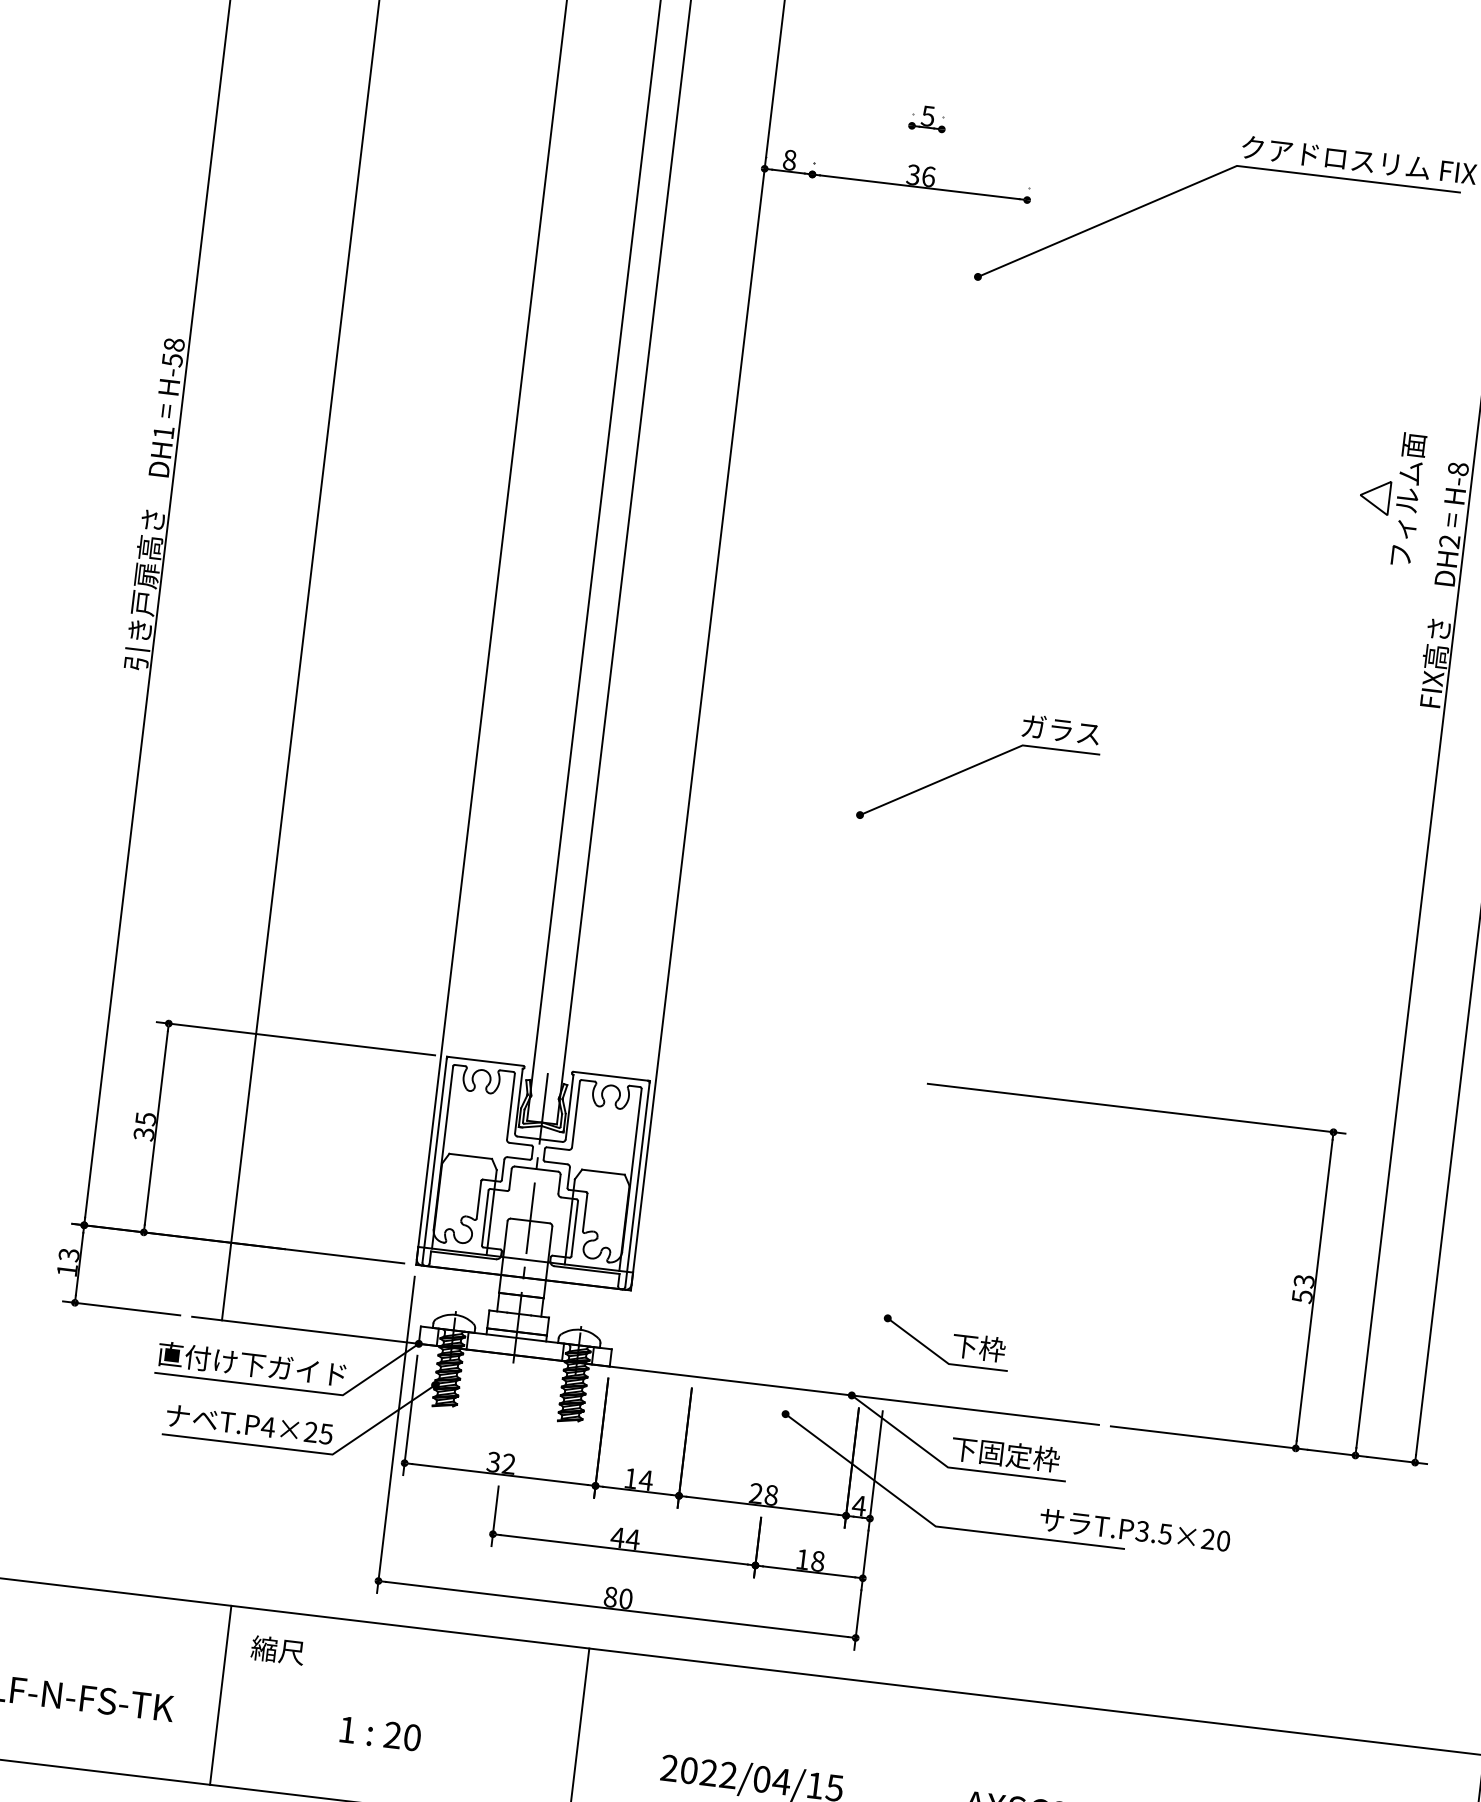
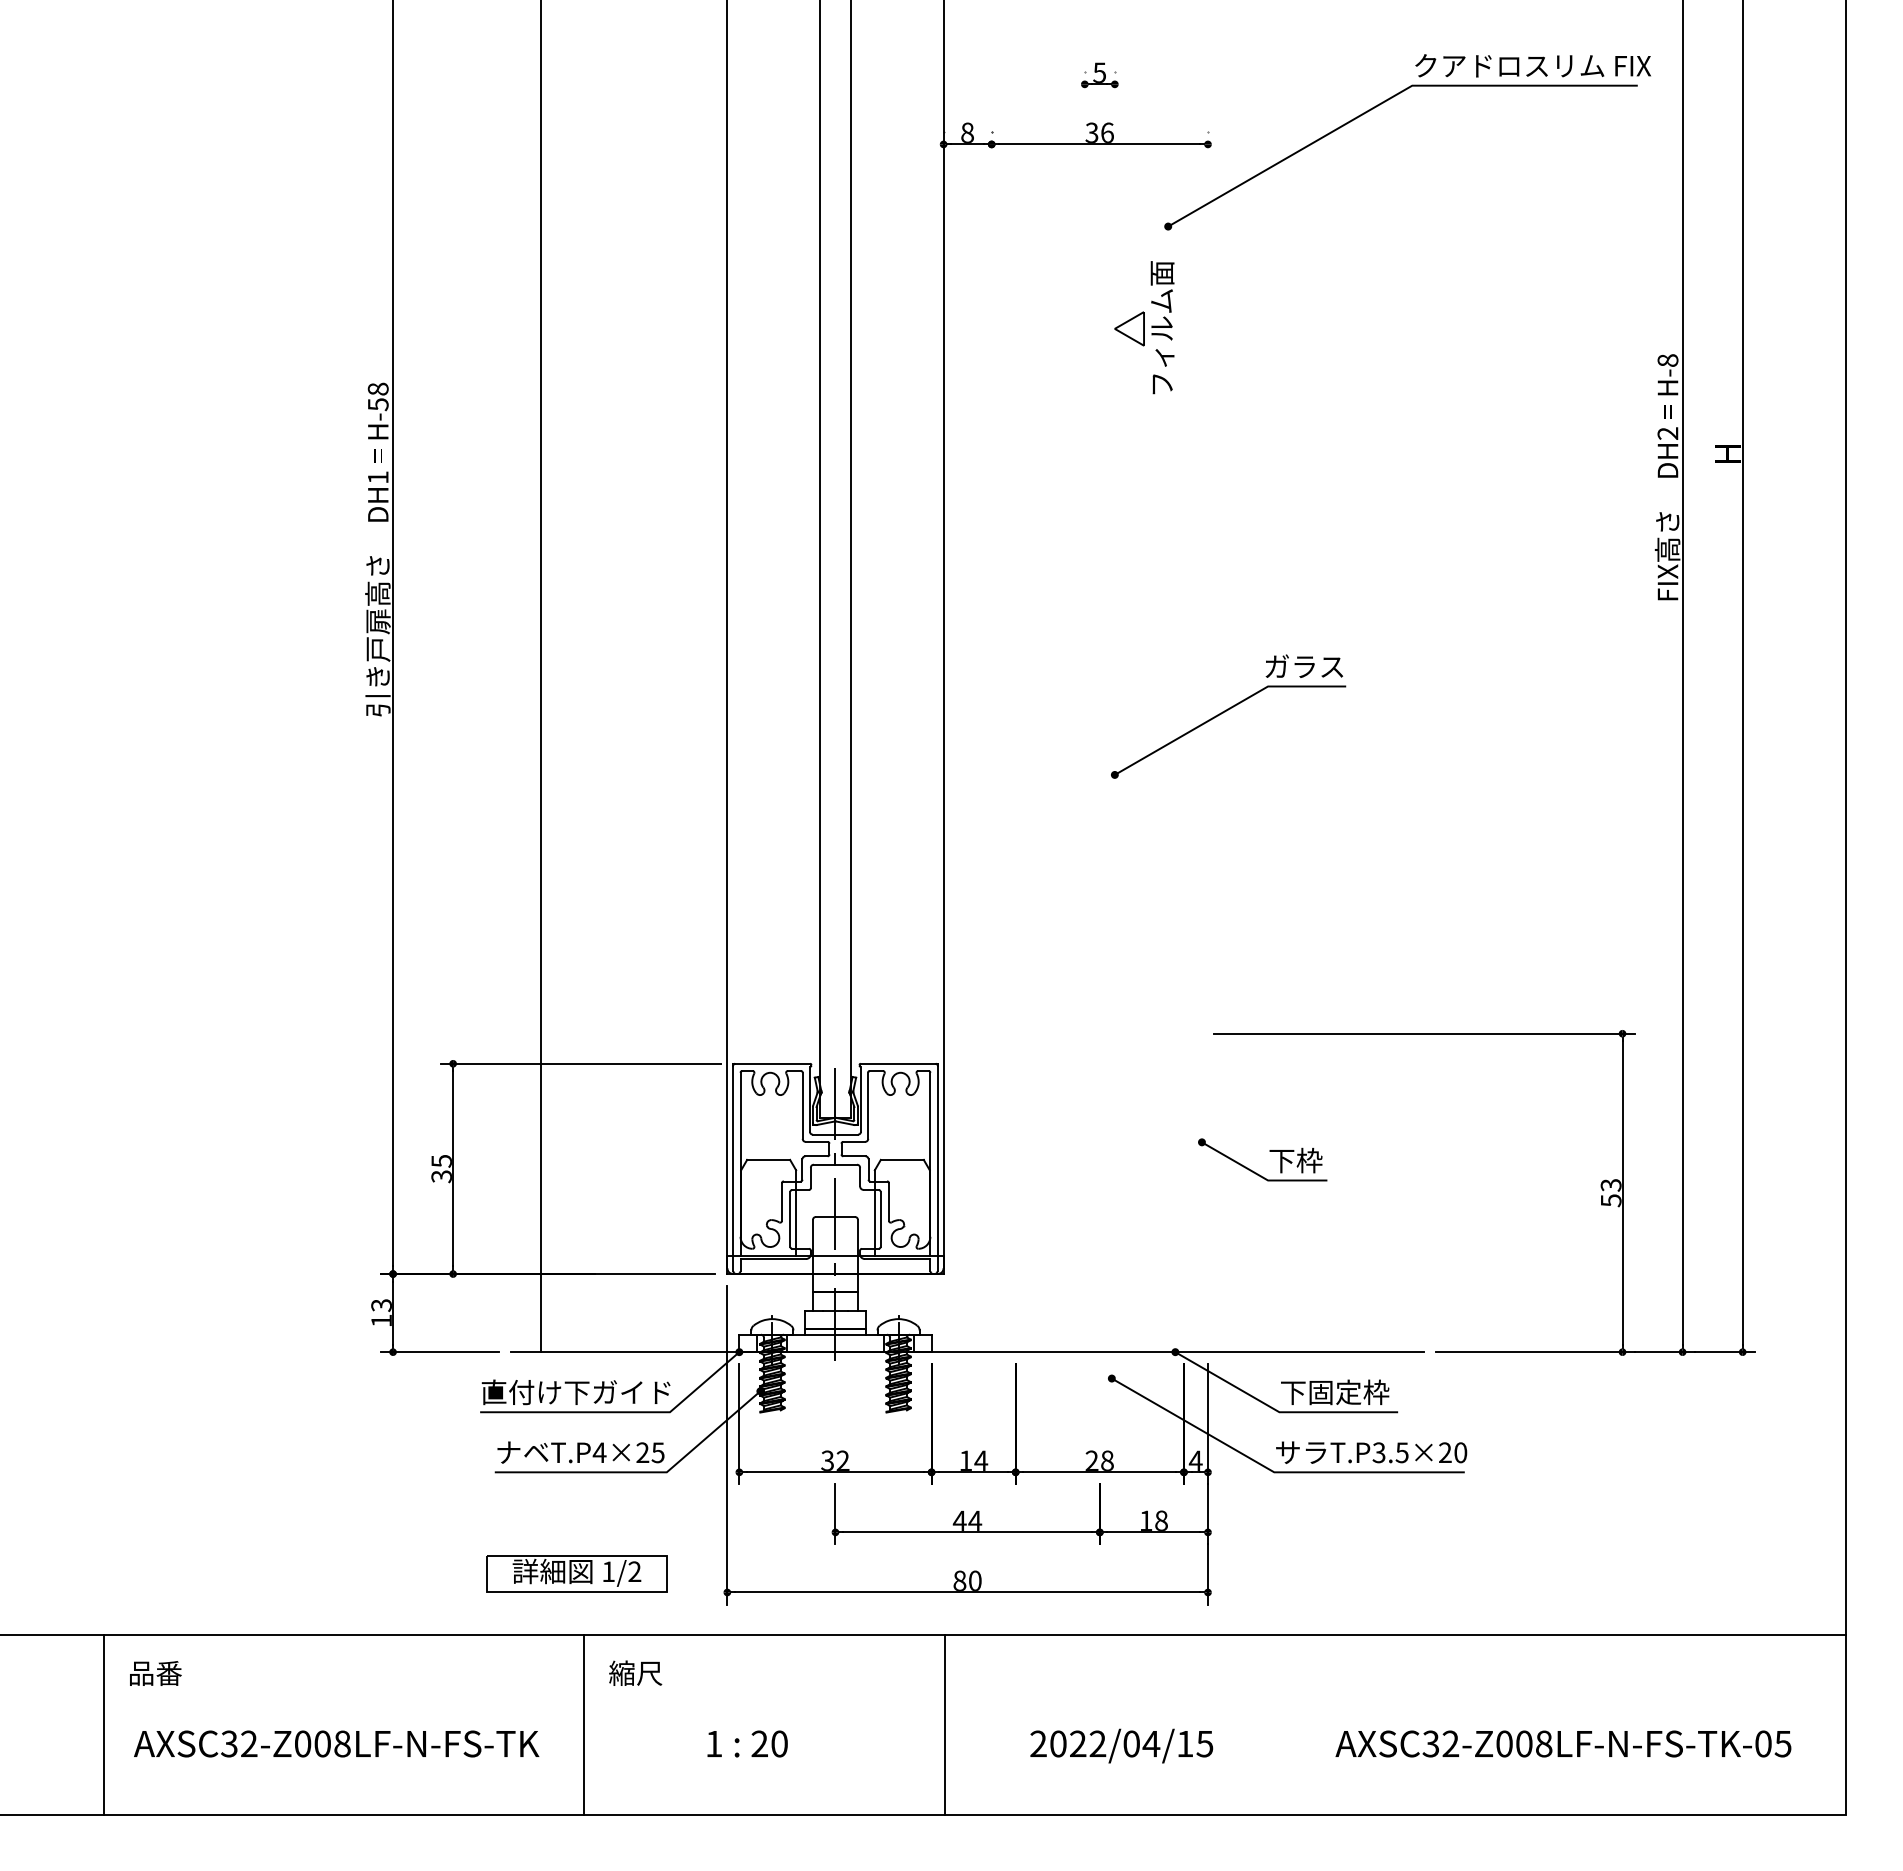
part: (1390, 497) -> (1144, 327), moved
part: (953, 1335) -> (1269, 1151), moved
text: (1134, 1530) -> (1371, 1452), moved
part: (230, 1544) -> (576, 1573), added

